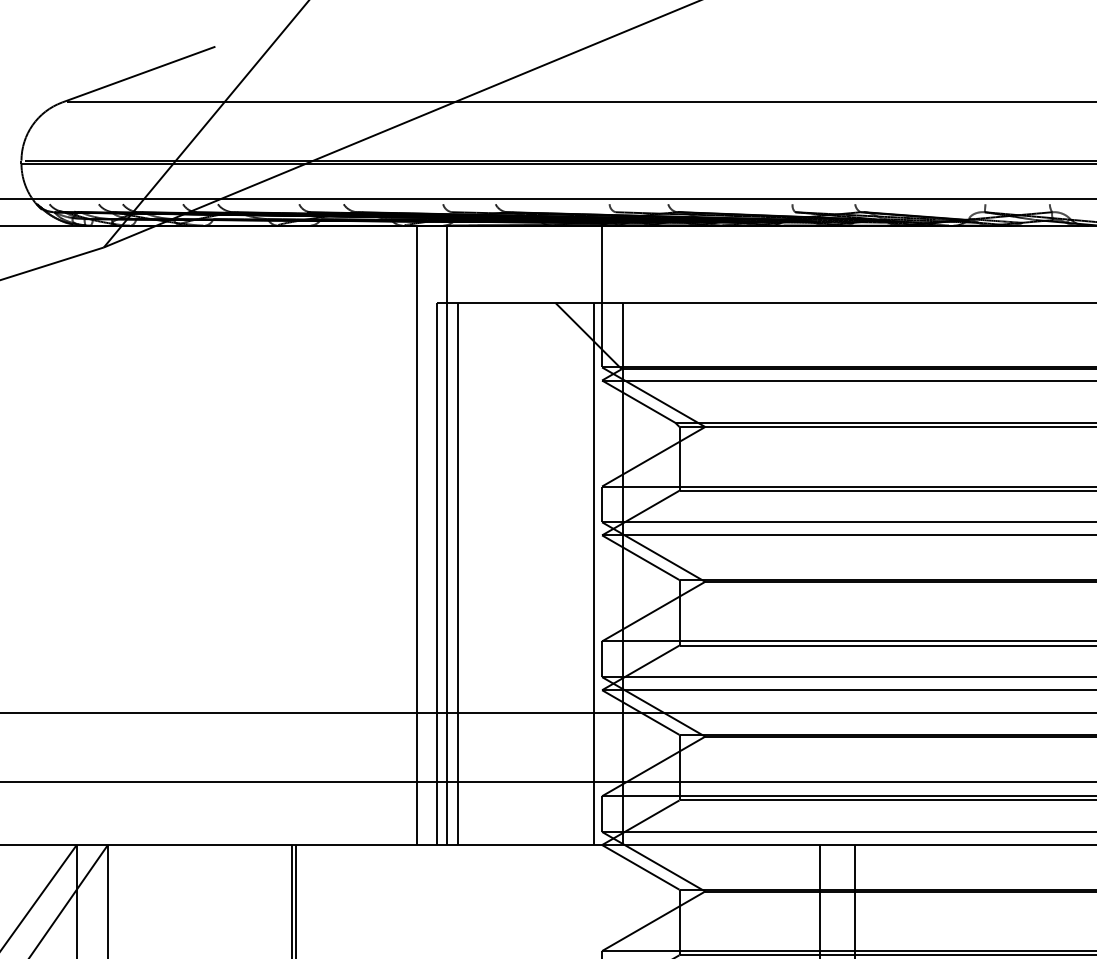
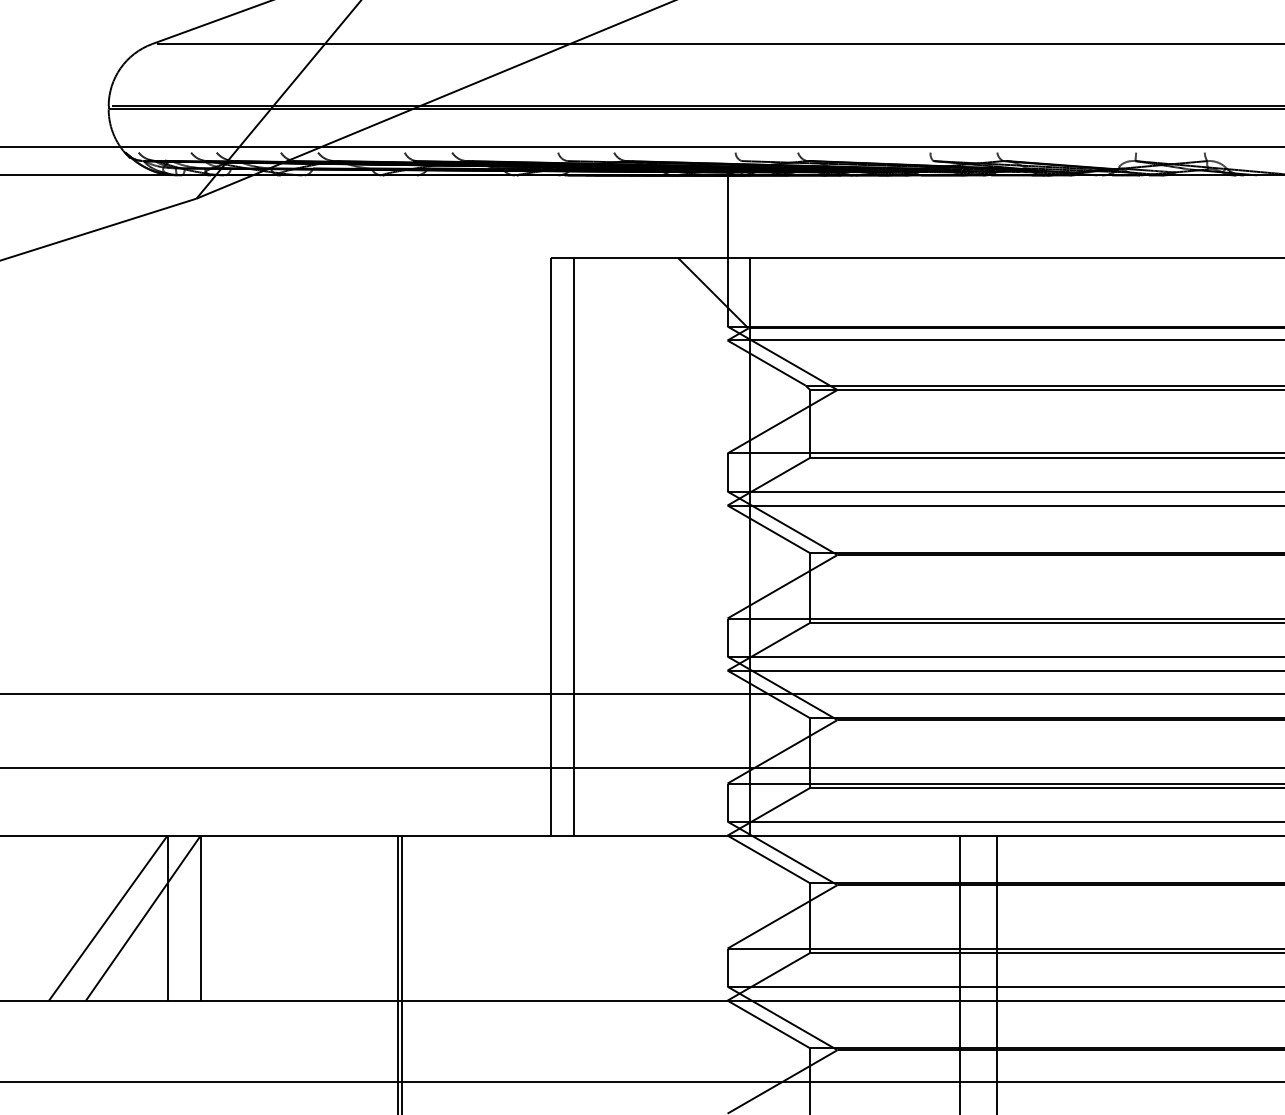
line: (417, 535) -> (530, 505), removed
line: (446, 535) -> (561, 505), removed
line: (593, 573) -> (718, 546), removed

